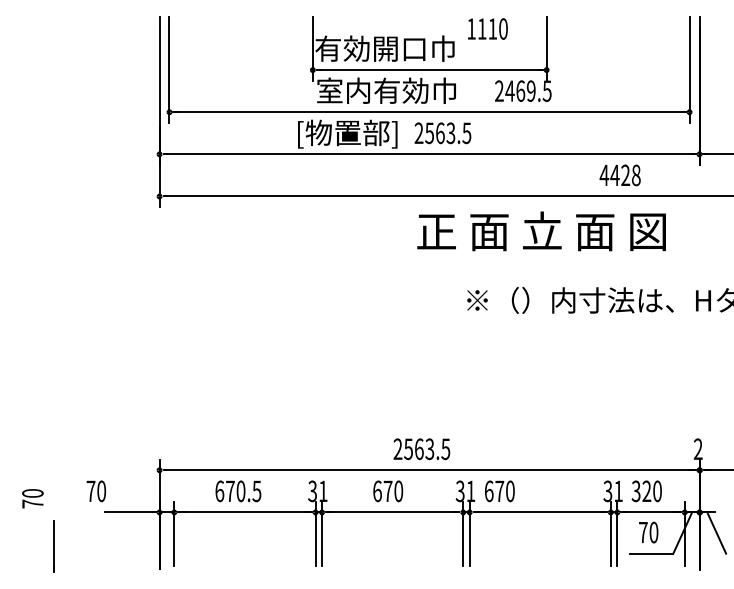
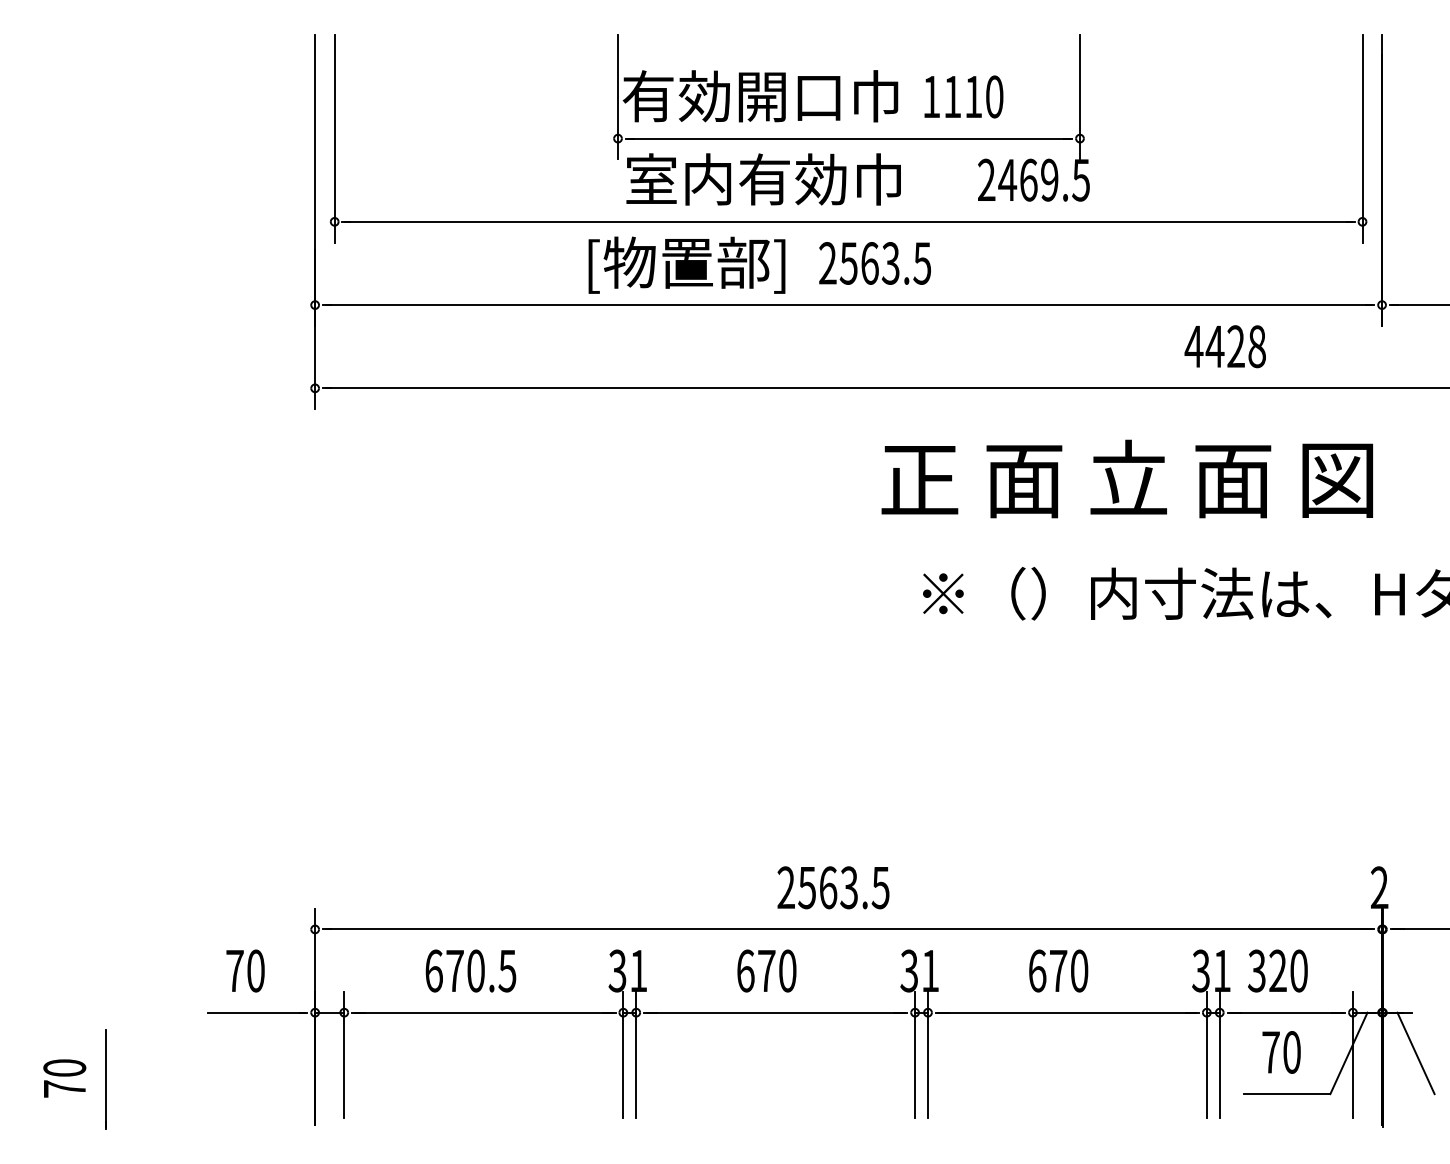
text: (487, 28) -> (963, 95), moved
text: (541, 231) -> (1127, 479), moved
text: (95, 491) -> (243, 971), moved
text: (499, 491) -> (1057, 971), moved
text: (32, 498) -> (63, 1078), moved

